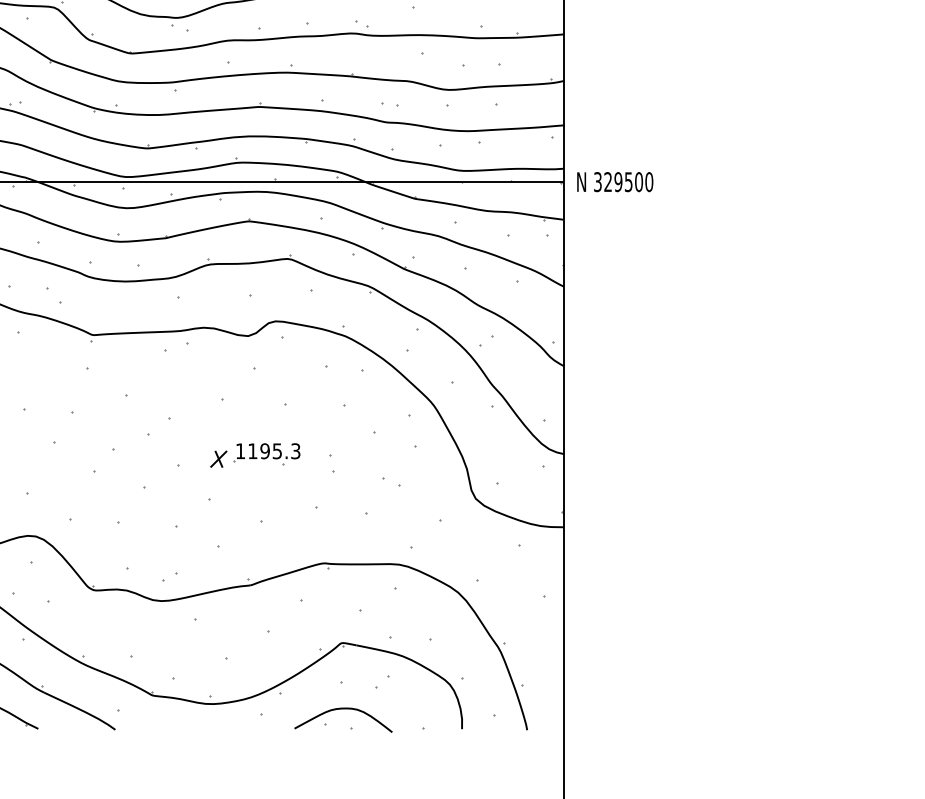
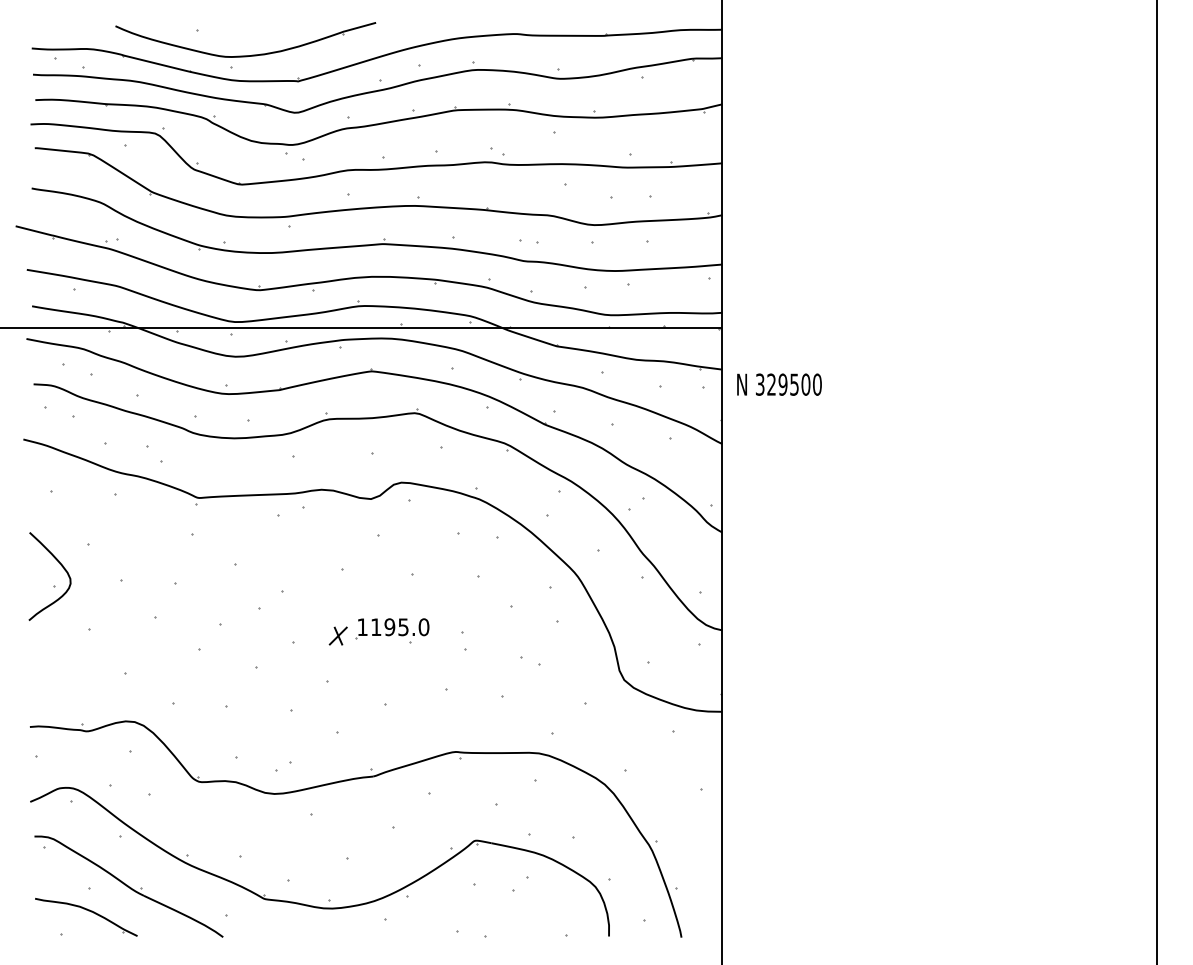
text: (615, 181) -> (779, 384), moved
text: (295, 451) -> (423, 627), 1195.3 -> 1195.0
curve: (342, 709) -> (476, 914), removed

